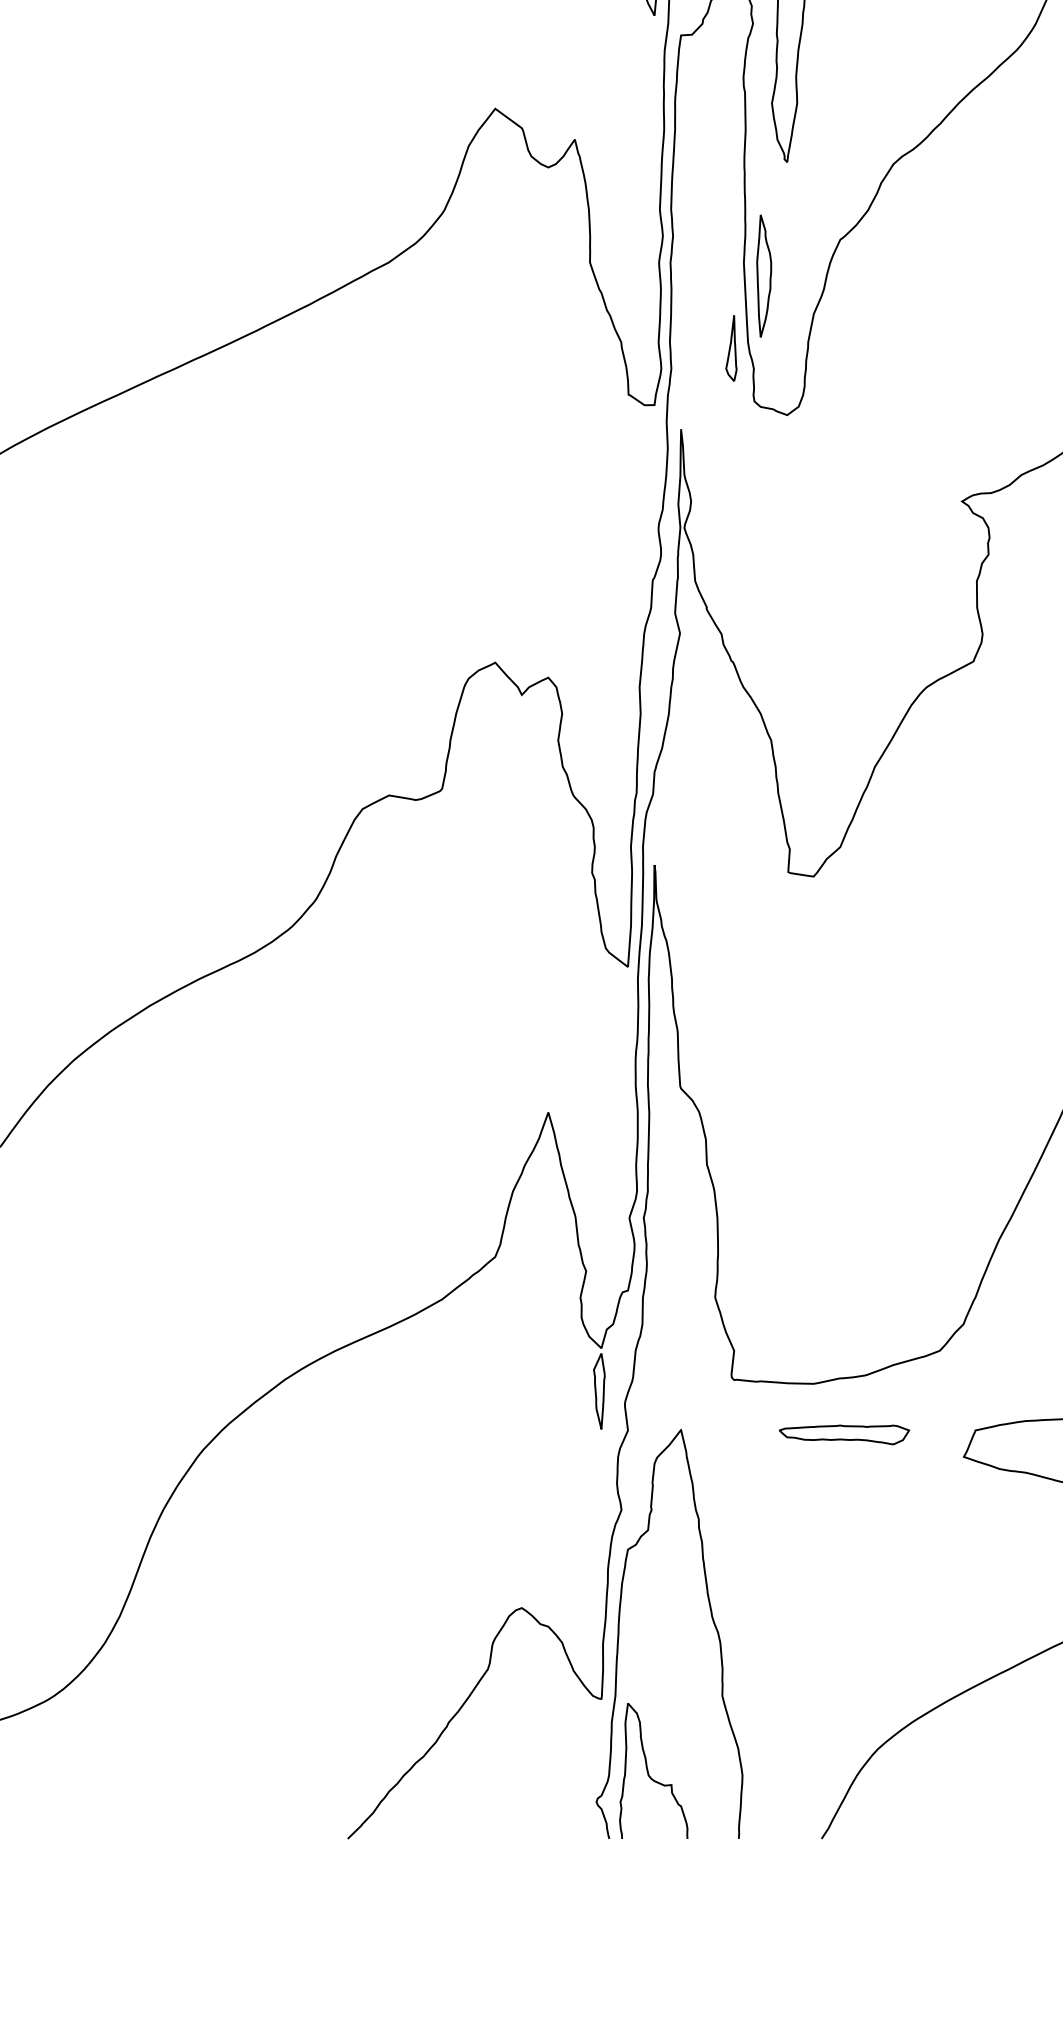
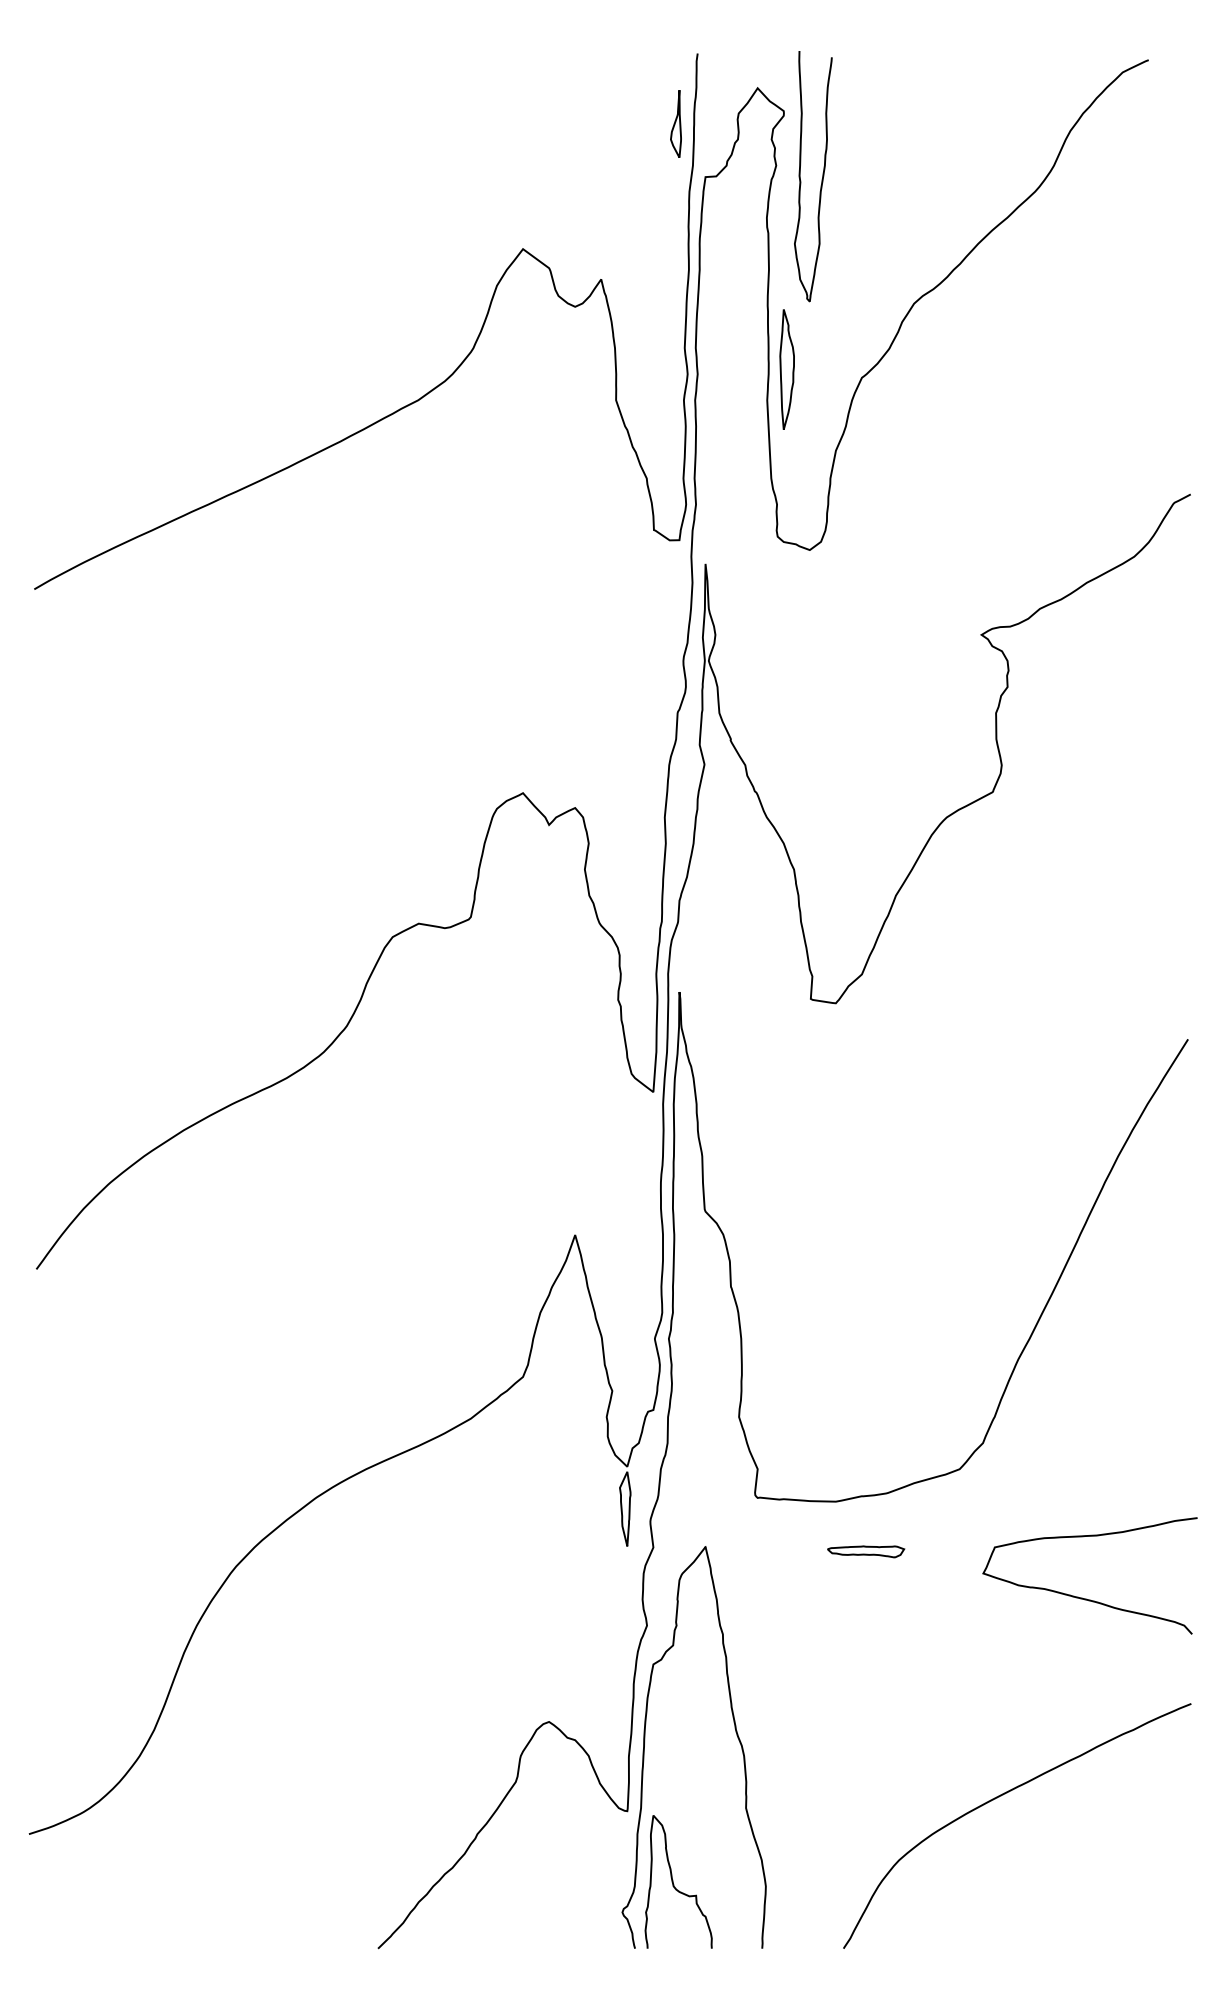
part: (763, 276) -> (786, 369), moved
part: (730, 348) -> (754, 484), removed
part: (843, 1434) -> (865, 1551), size x0.6

